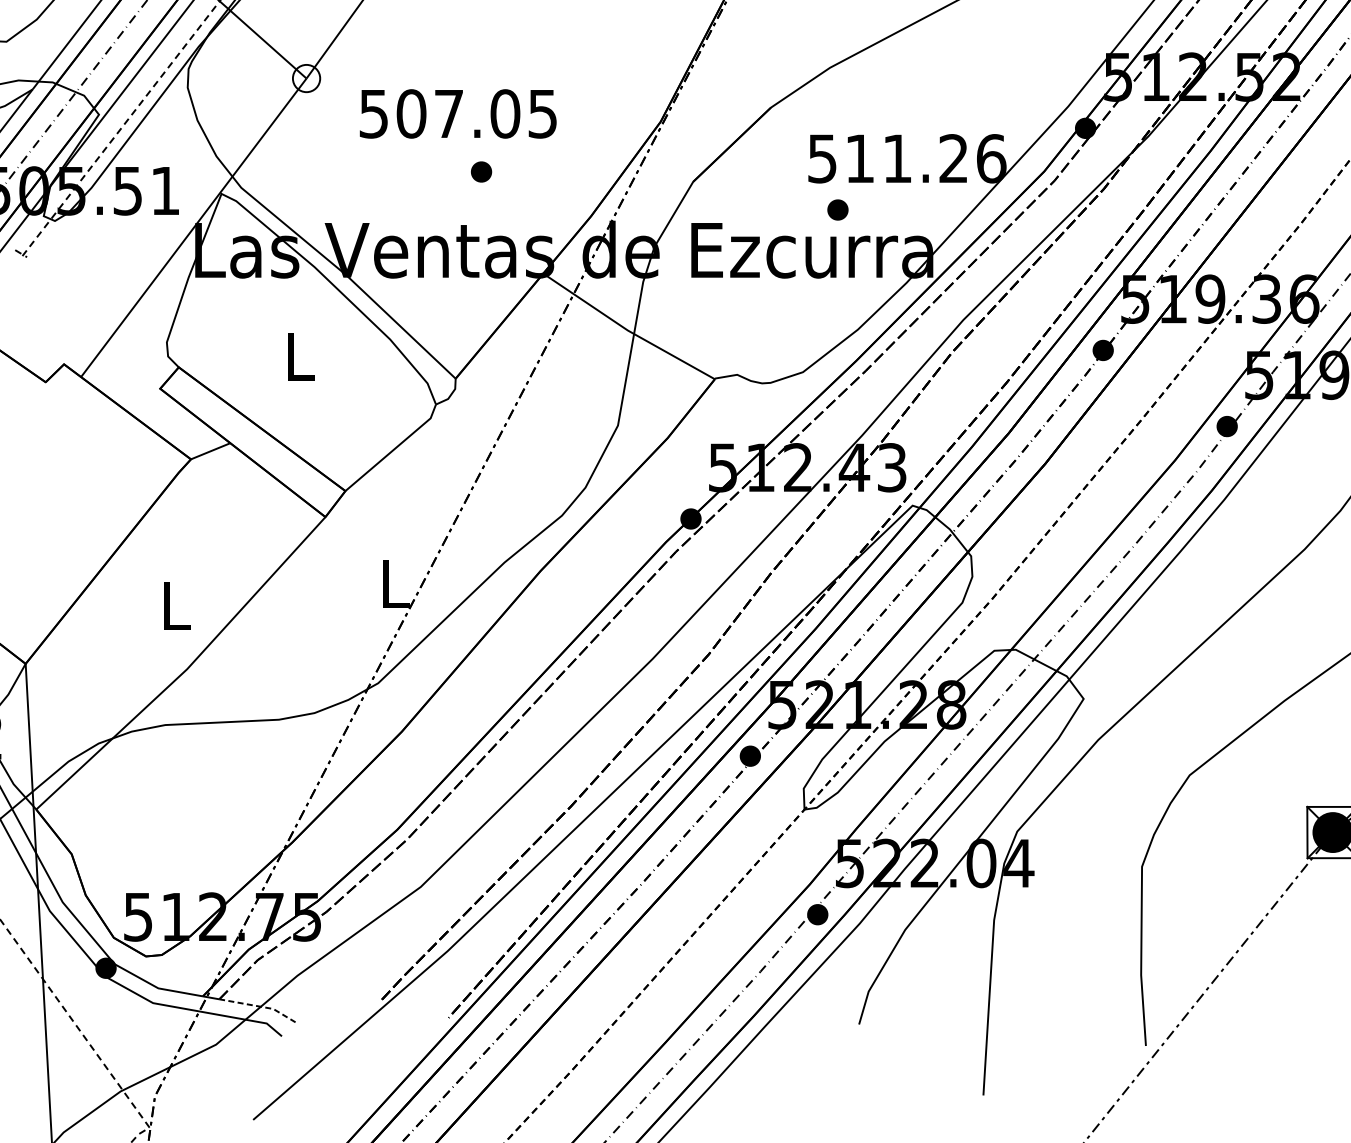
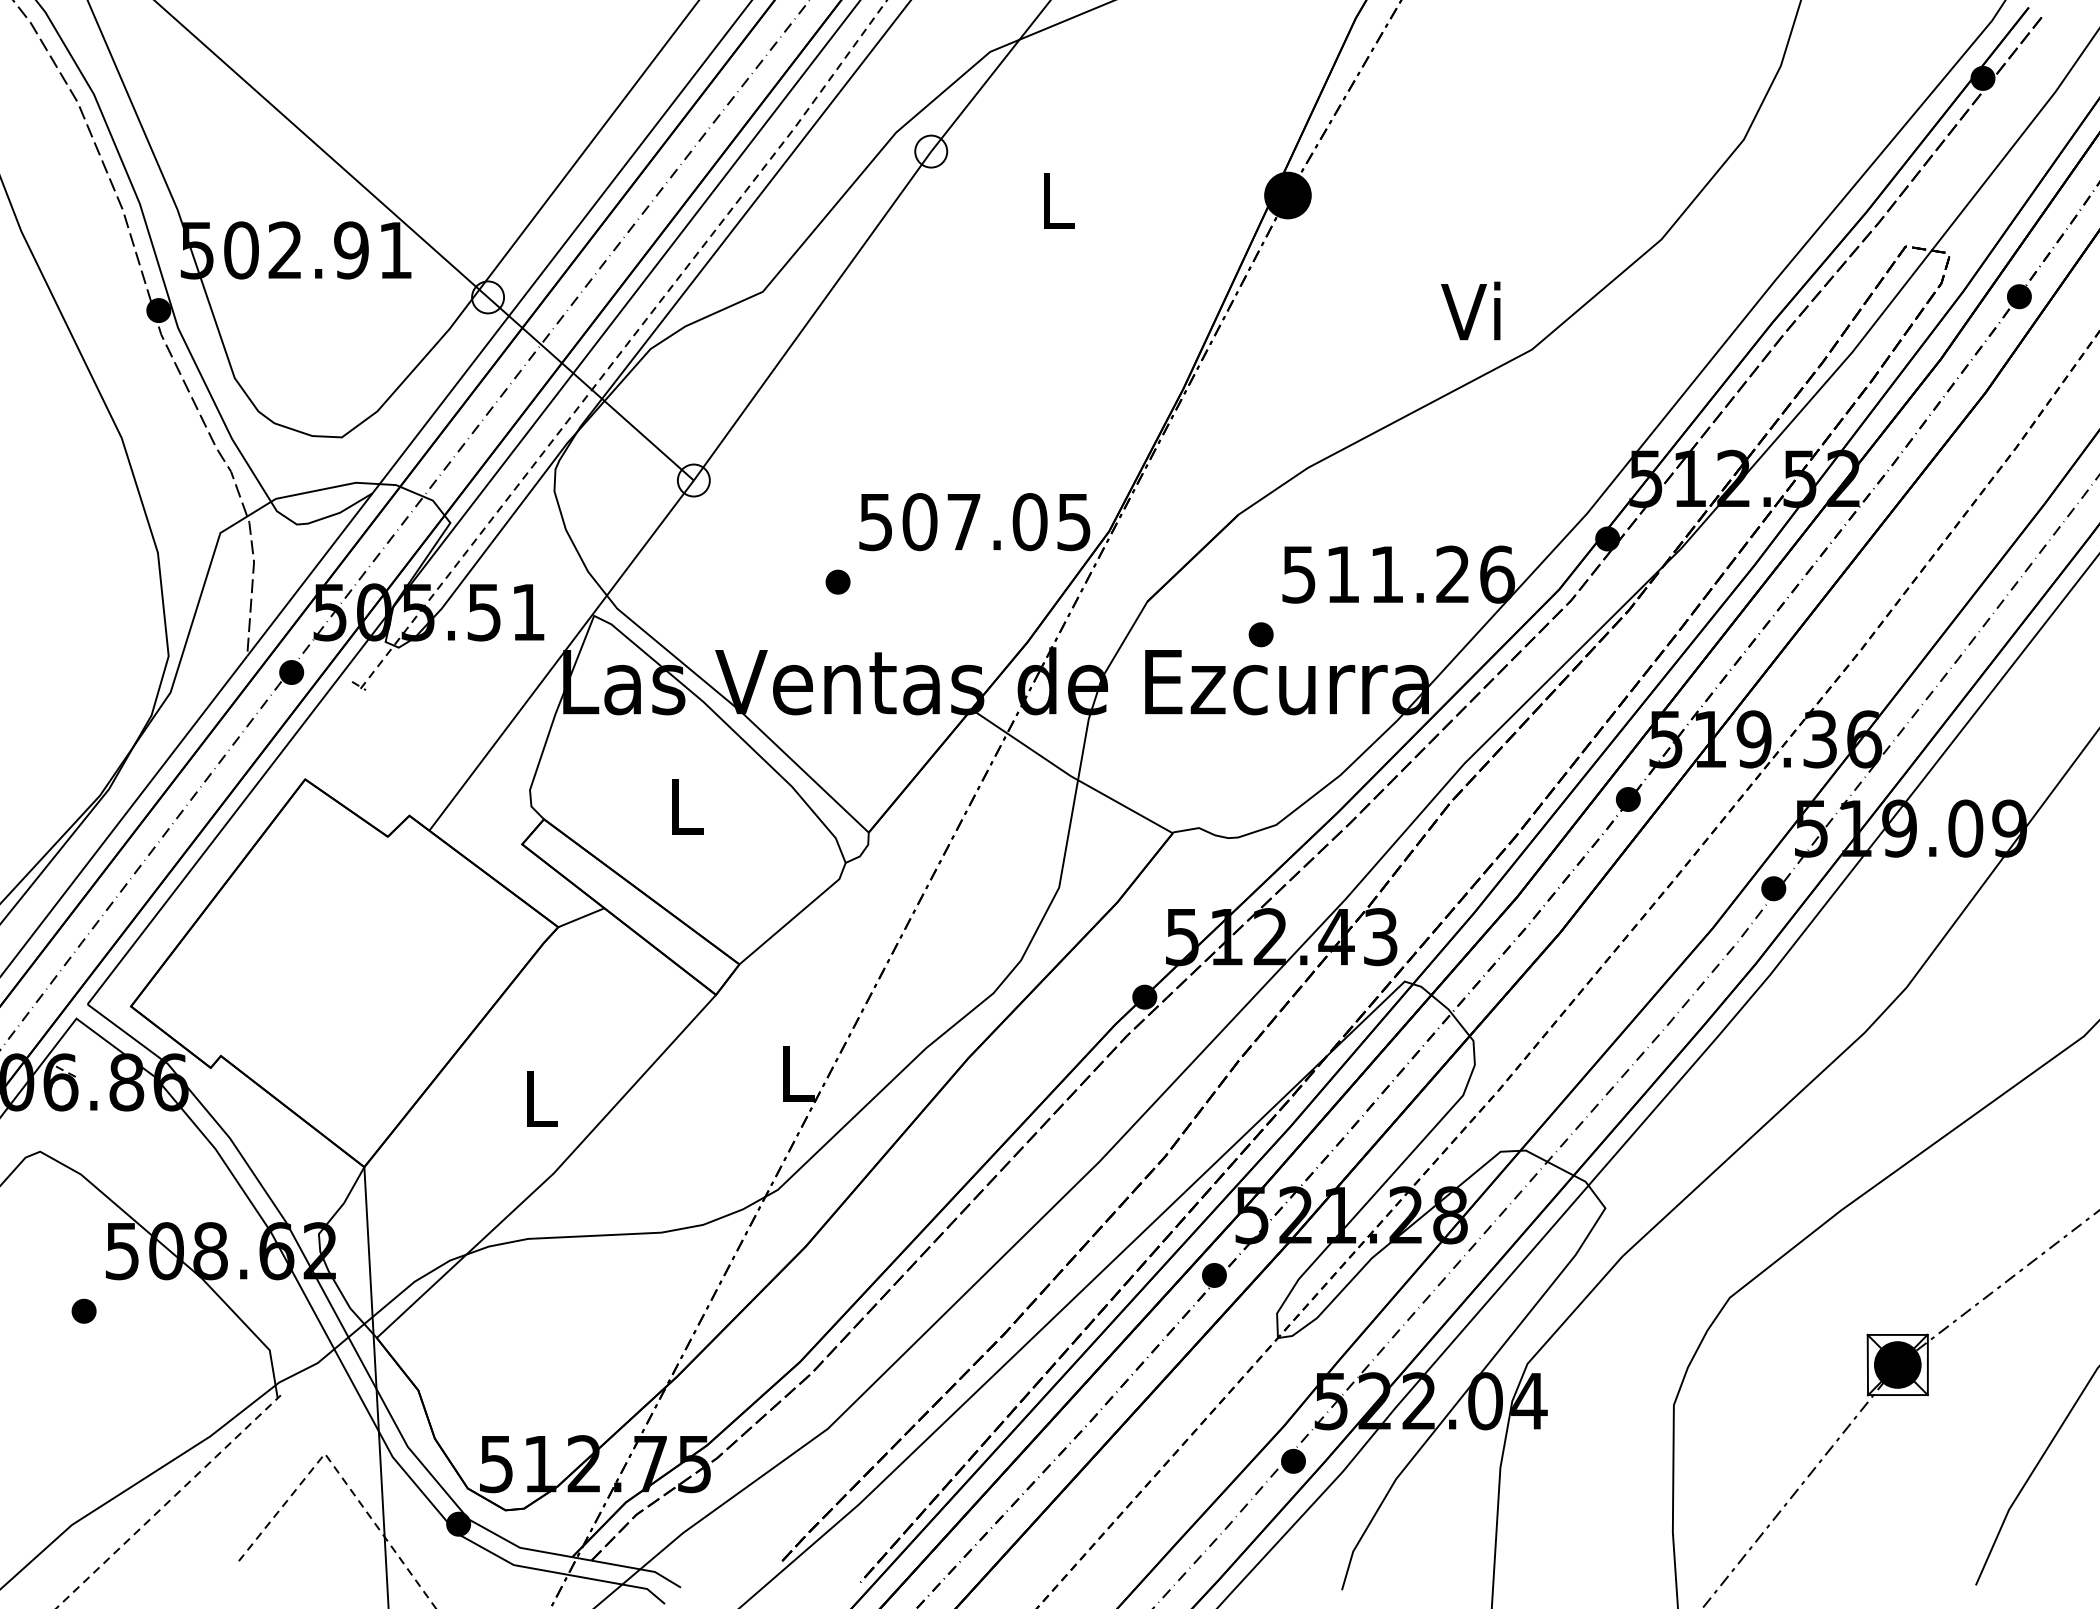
text: (458, 114) -> (974, 522), moved
part: (481, 171) -> (837, 581), moved
part: (837, 209) -> (1260, 634), moved
line: (259, 1006) -> (638, 1569), dashed -> solid

